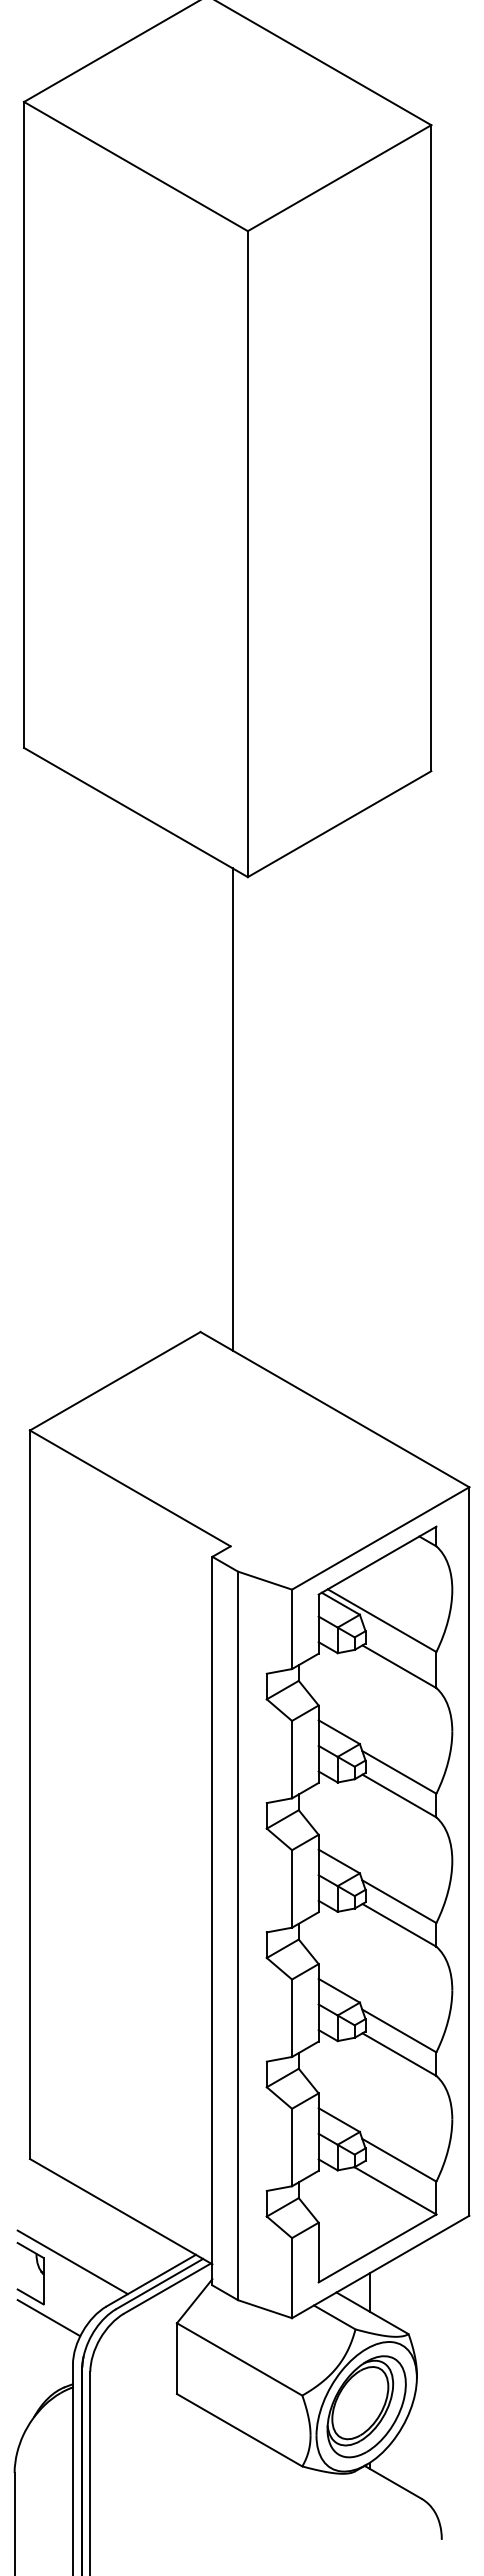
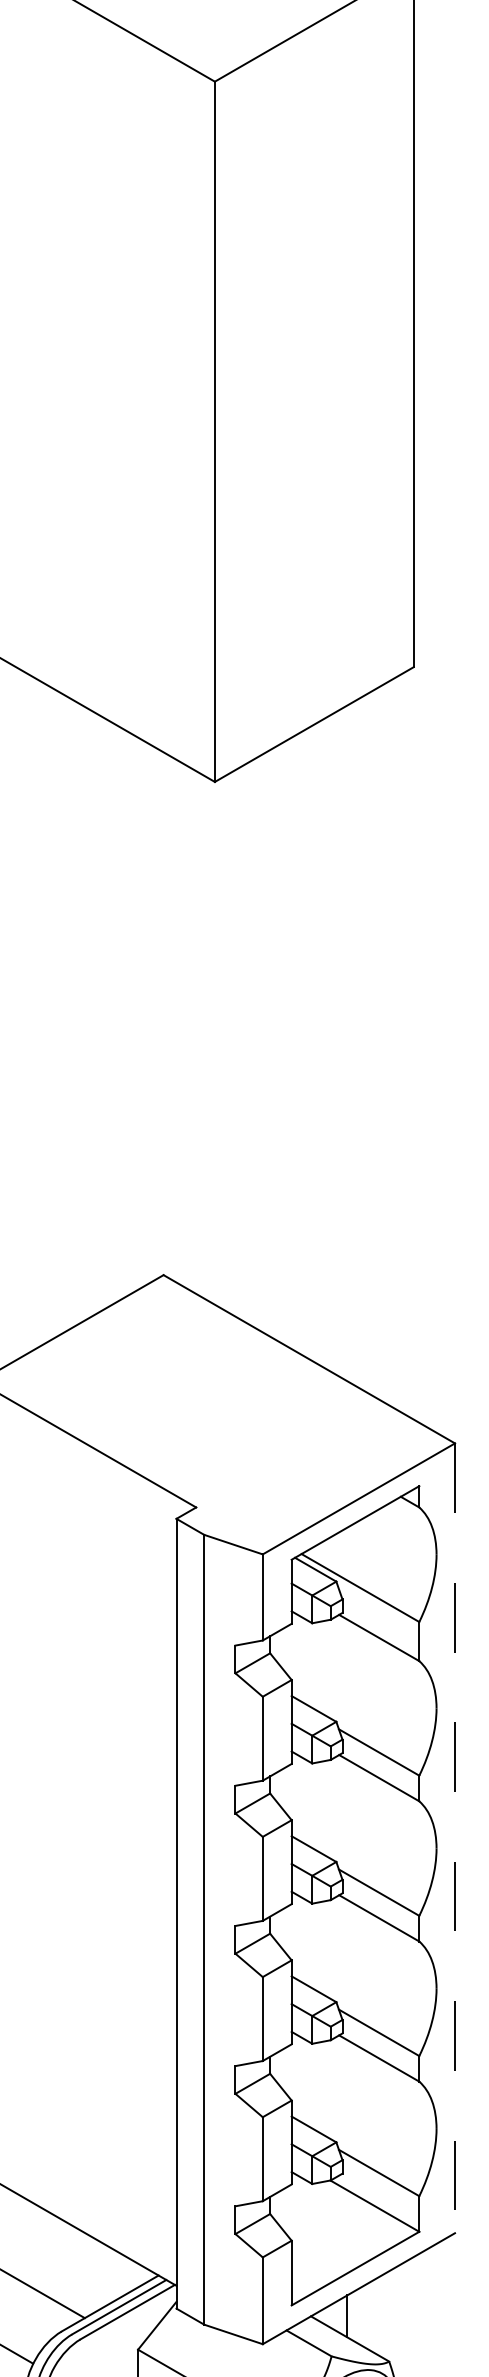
line: (232, 1109) -> (198, 1033), removed
line: (469, 1852) -> (455, 1839), solid -> dashed

